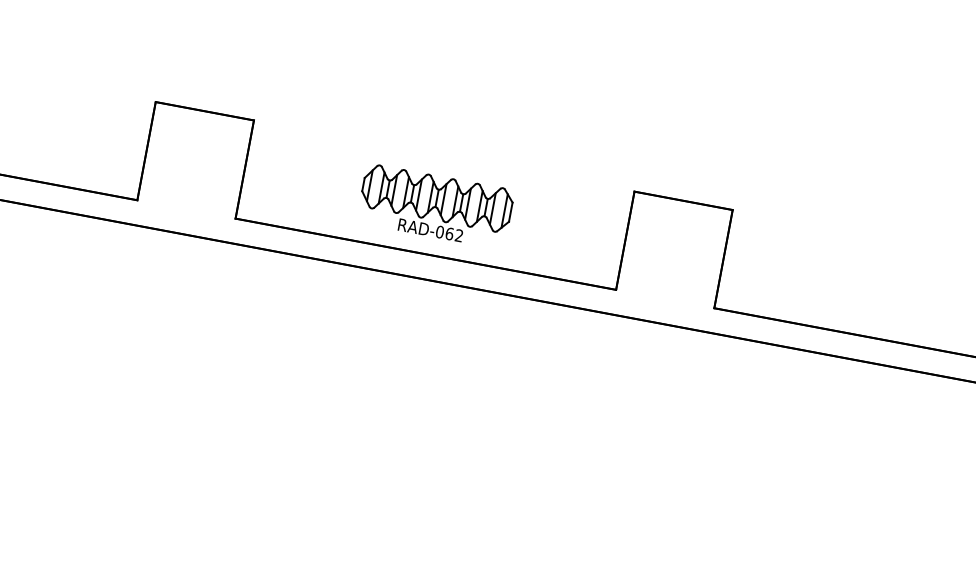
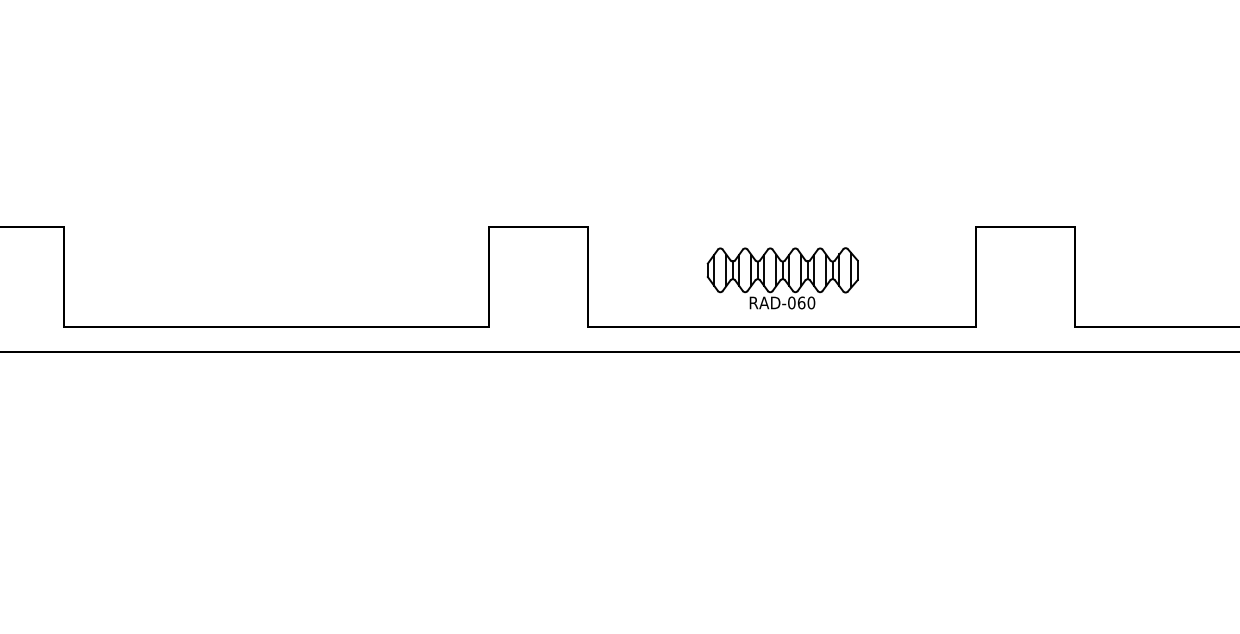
text: (459, 235) -> (811, 302), RAD-062 -> RAD-060

